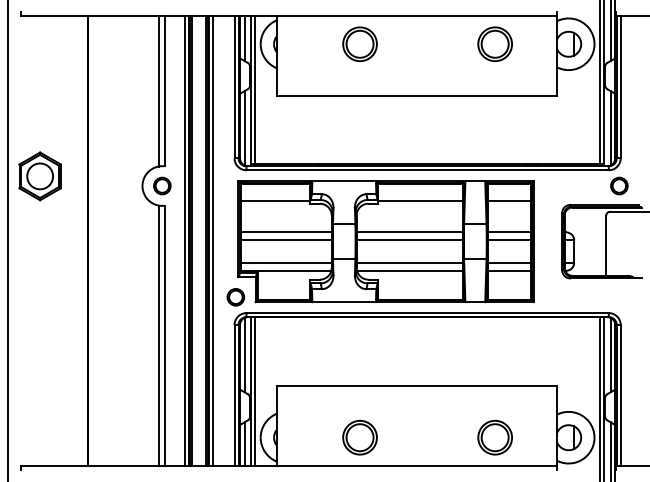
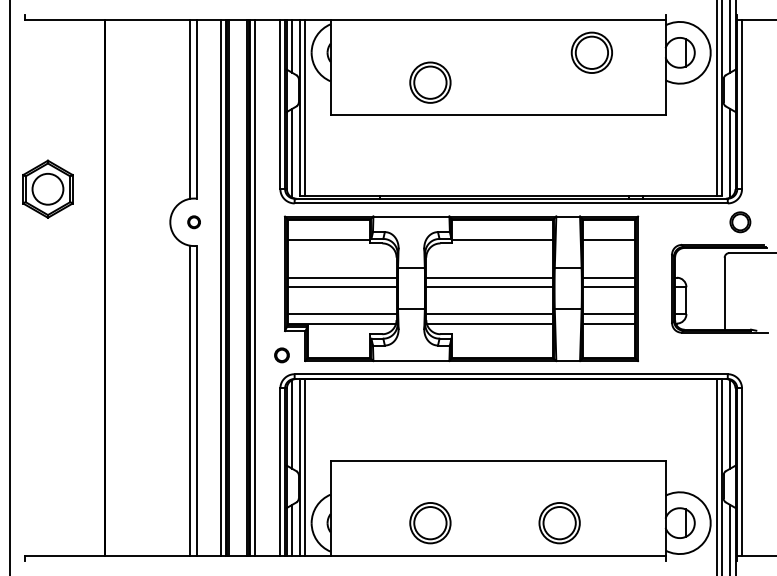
part: (359, 44) -> (429, 82), moved
part: (39, 176) -> (47, 189), moved
part: (162, 185) -> (194, 221), size x0.6
part: (235, 297) -> (281, 355), size x0.7
part: (494, 437) -> (558, 522), moved

